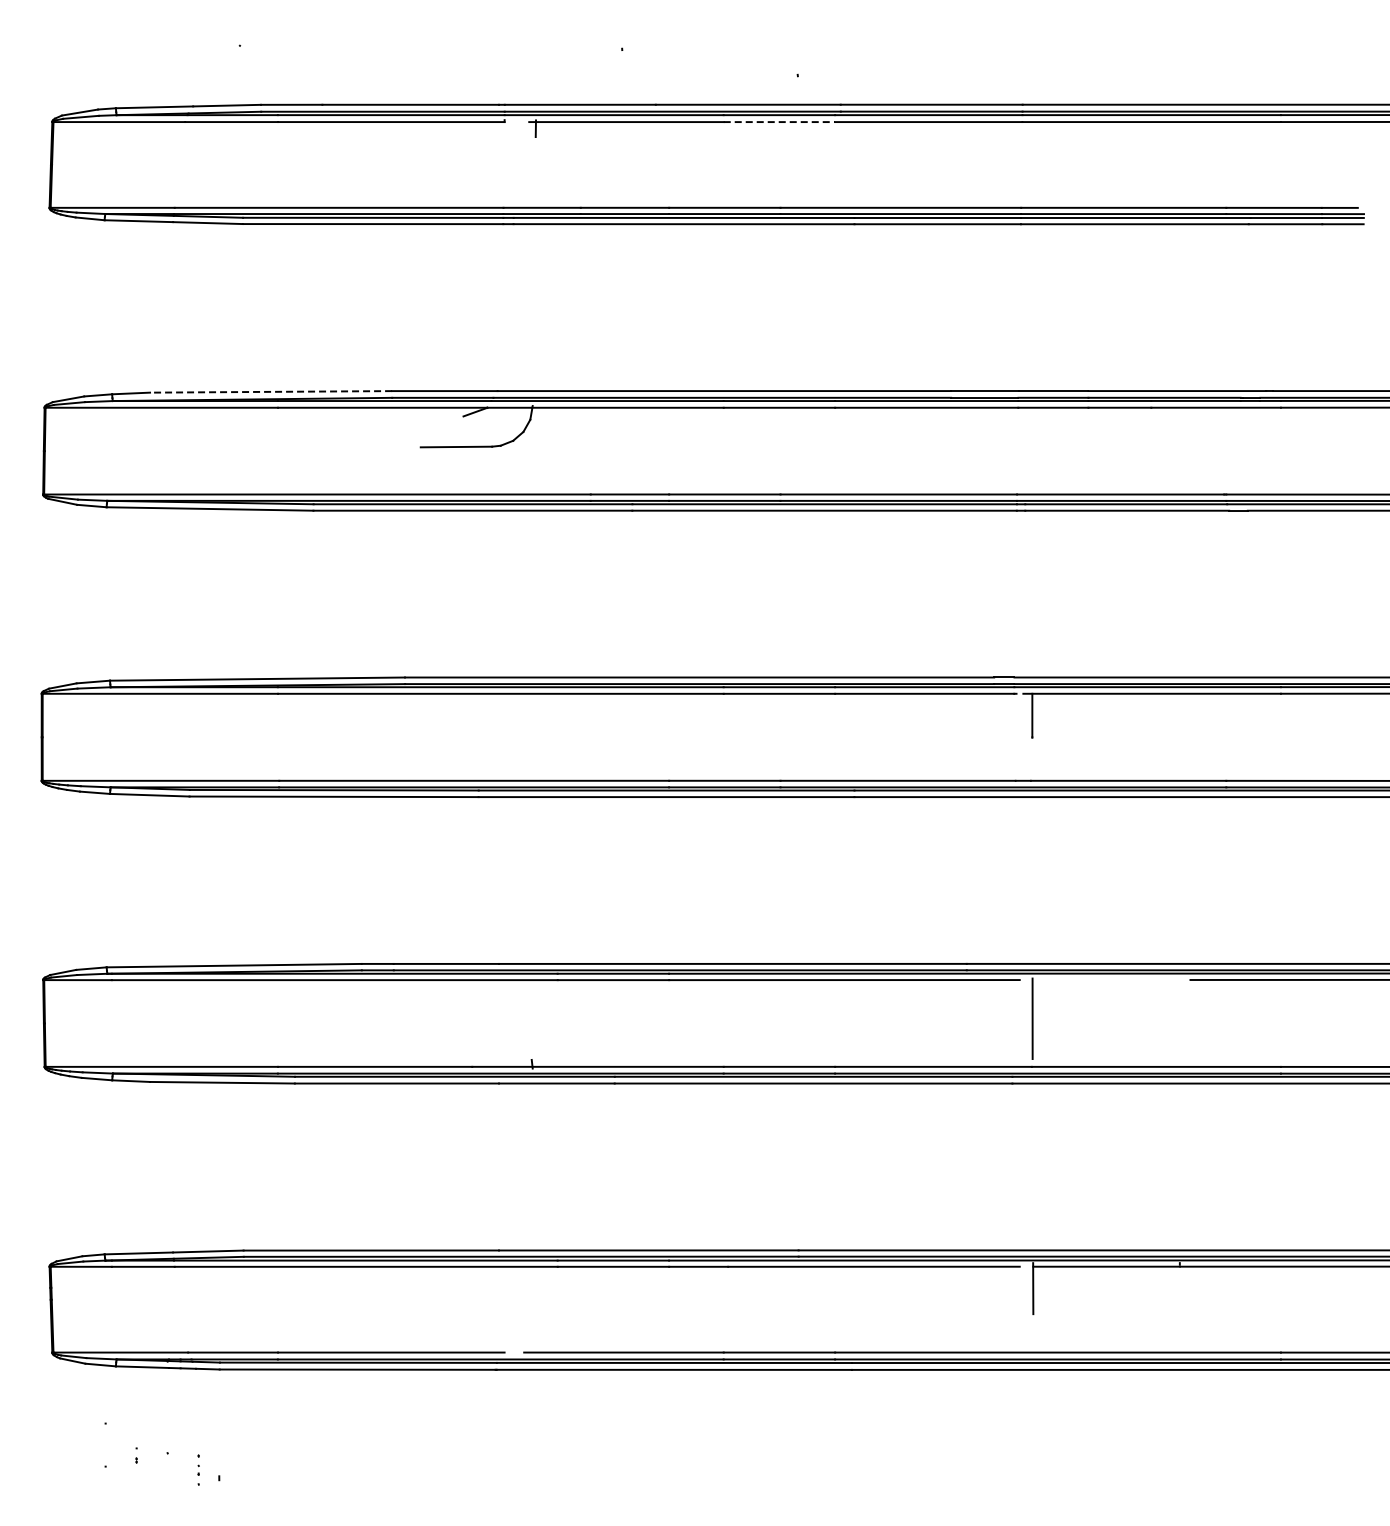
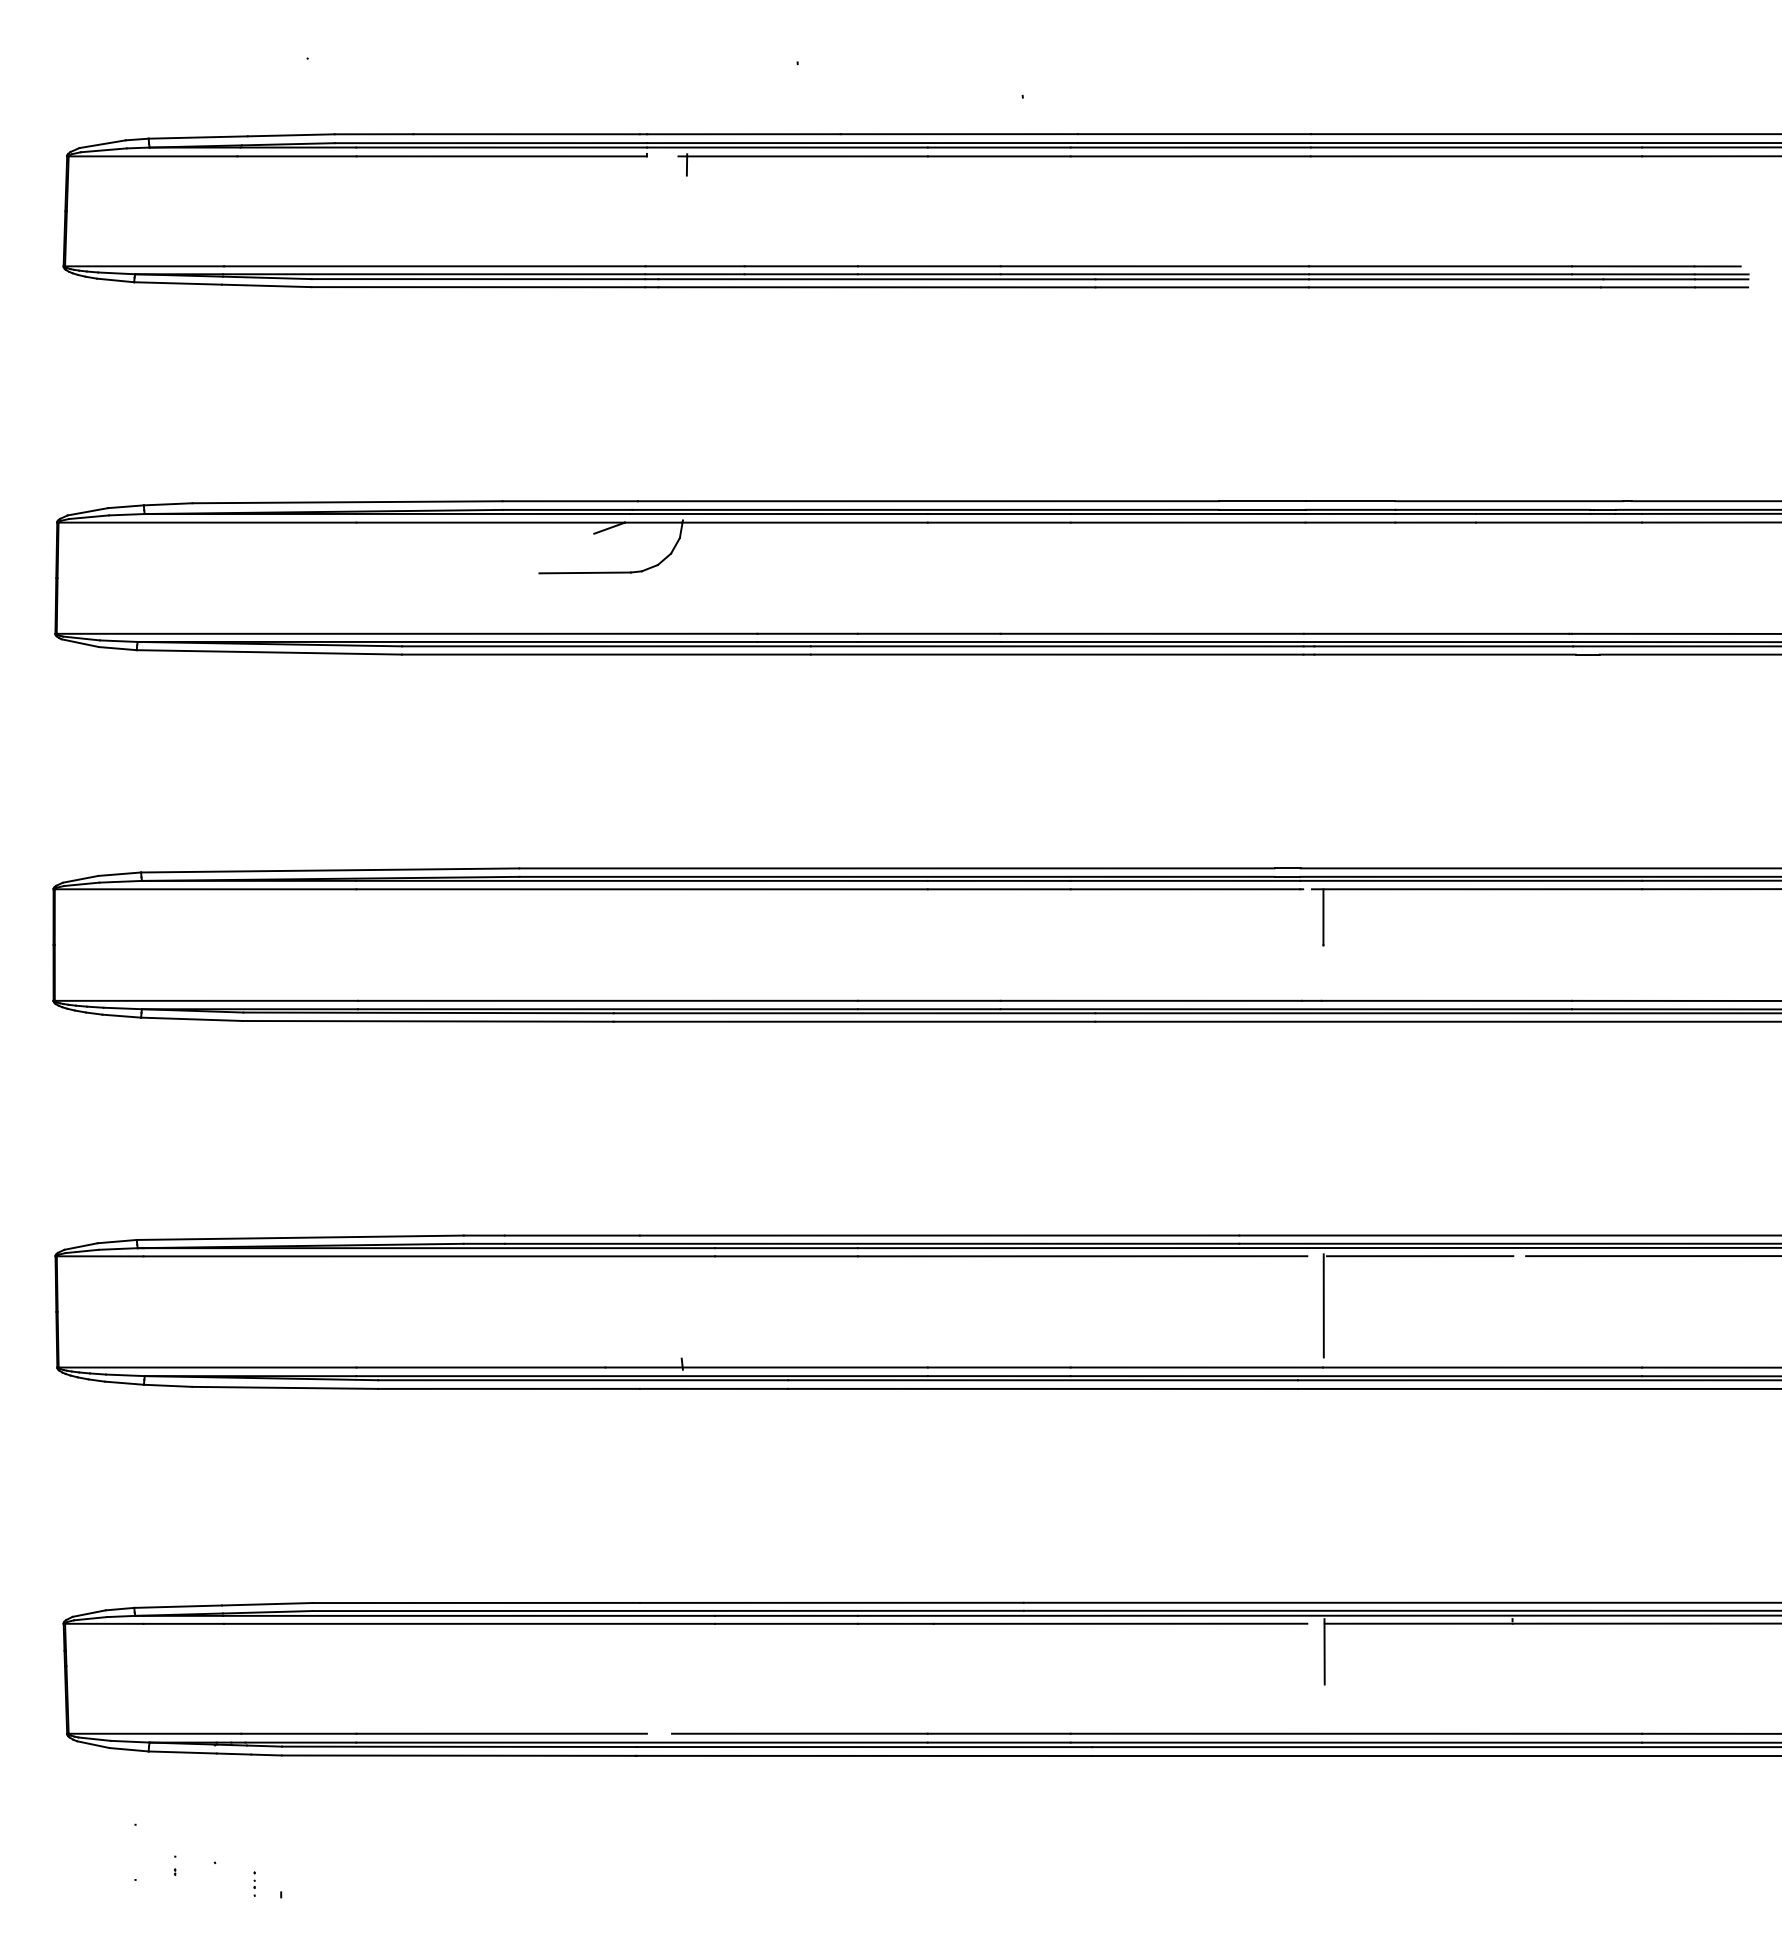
line: (779, 122) -> (999, 156), dashed -> solid
line: (270, 391) -> (346, 501), dashed -> solid
line: (1107, 979) -> (1419, 1255), added
part: (198, 1469) -> (254, 1883), size x0.62

